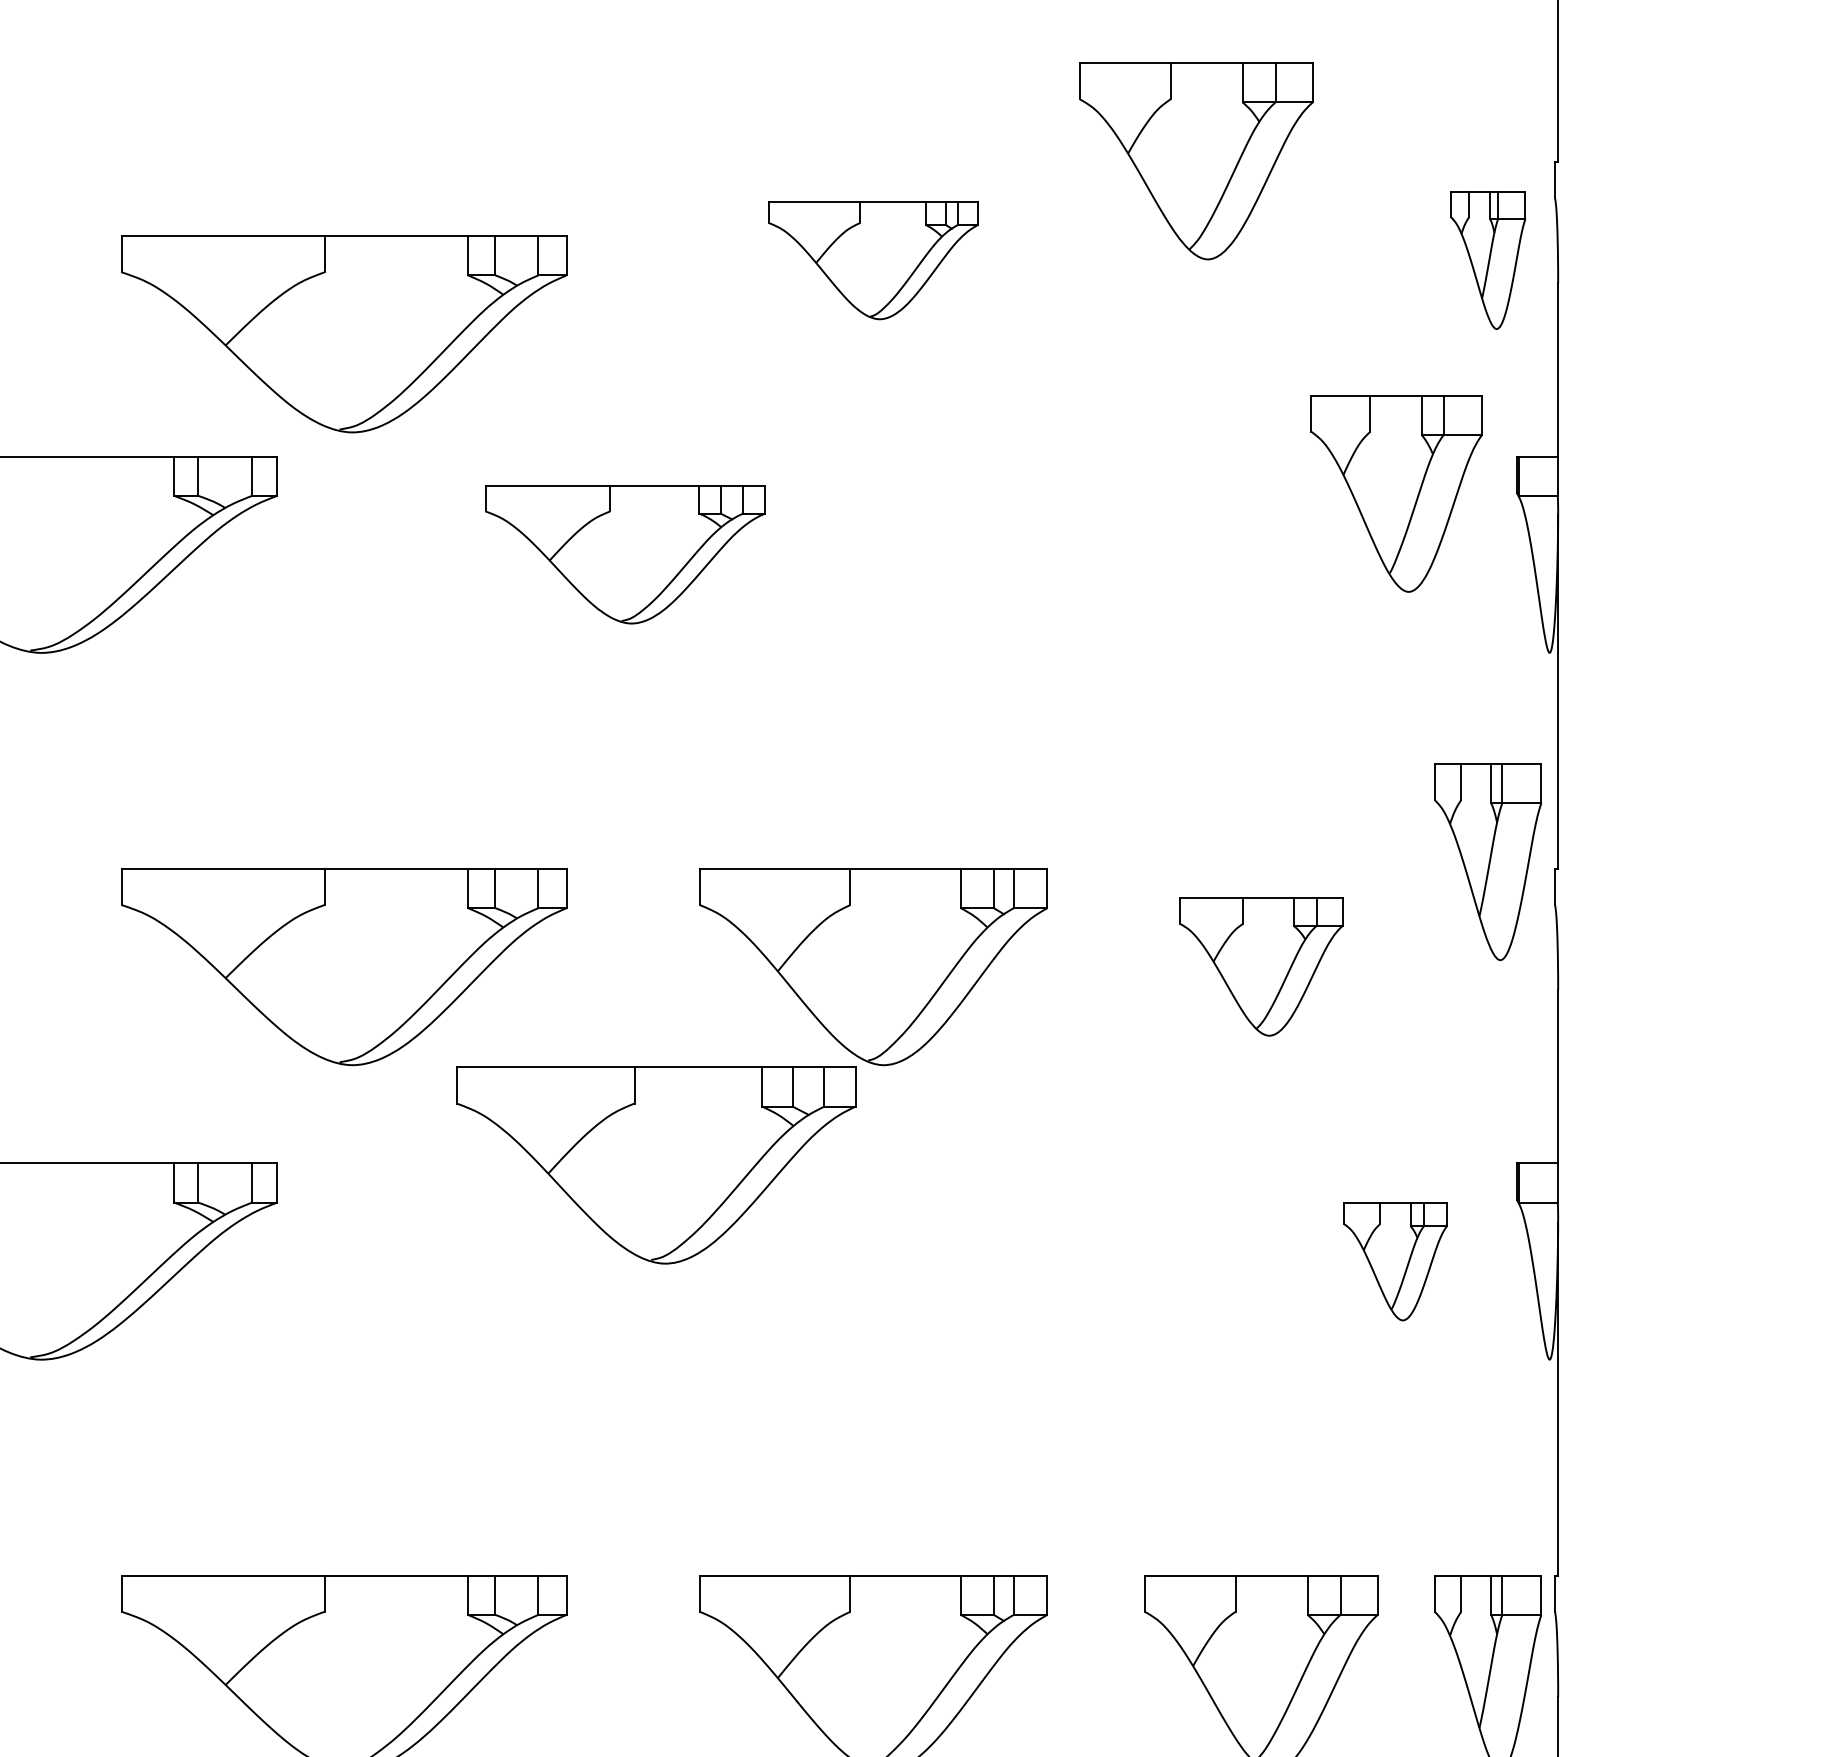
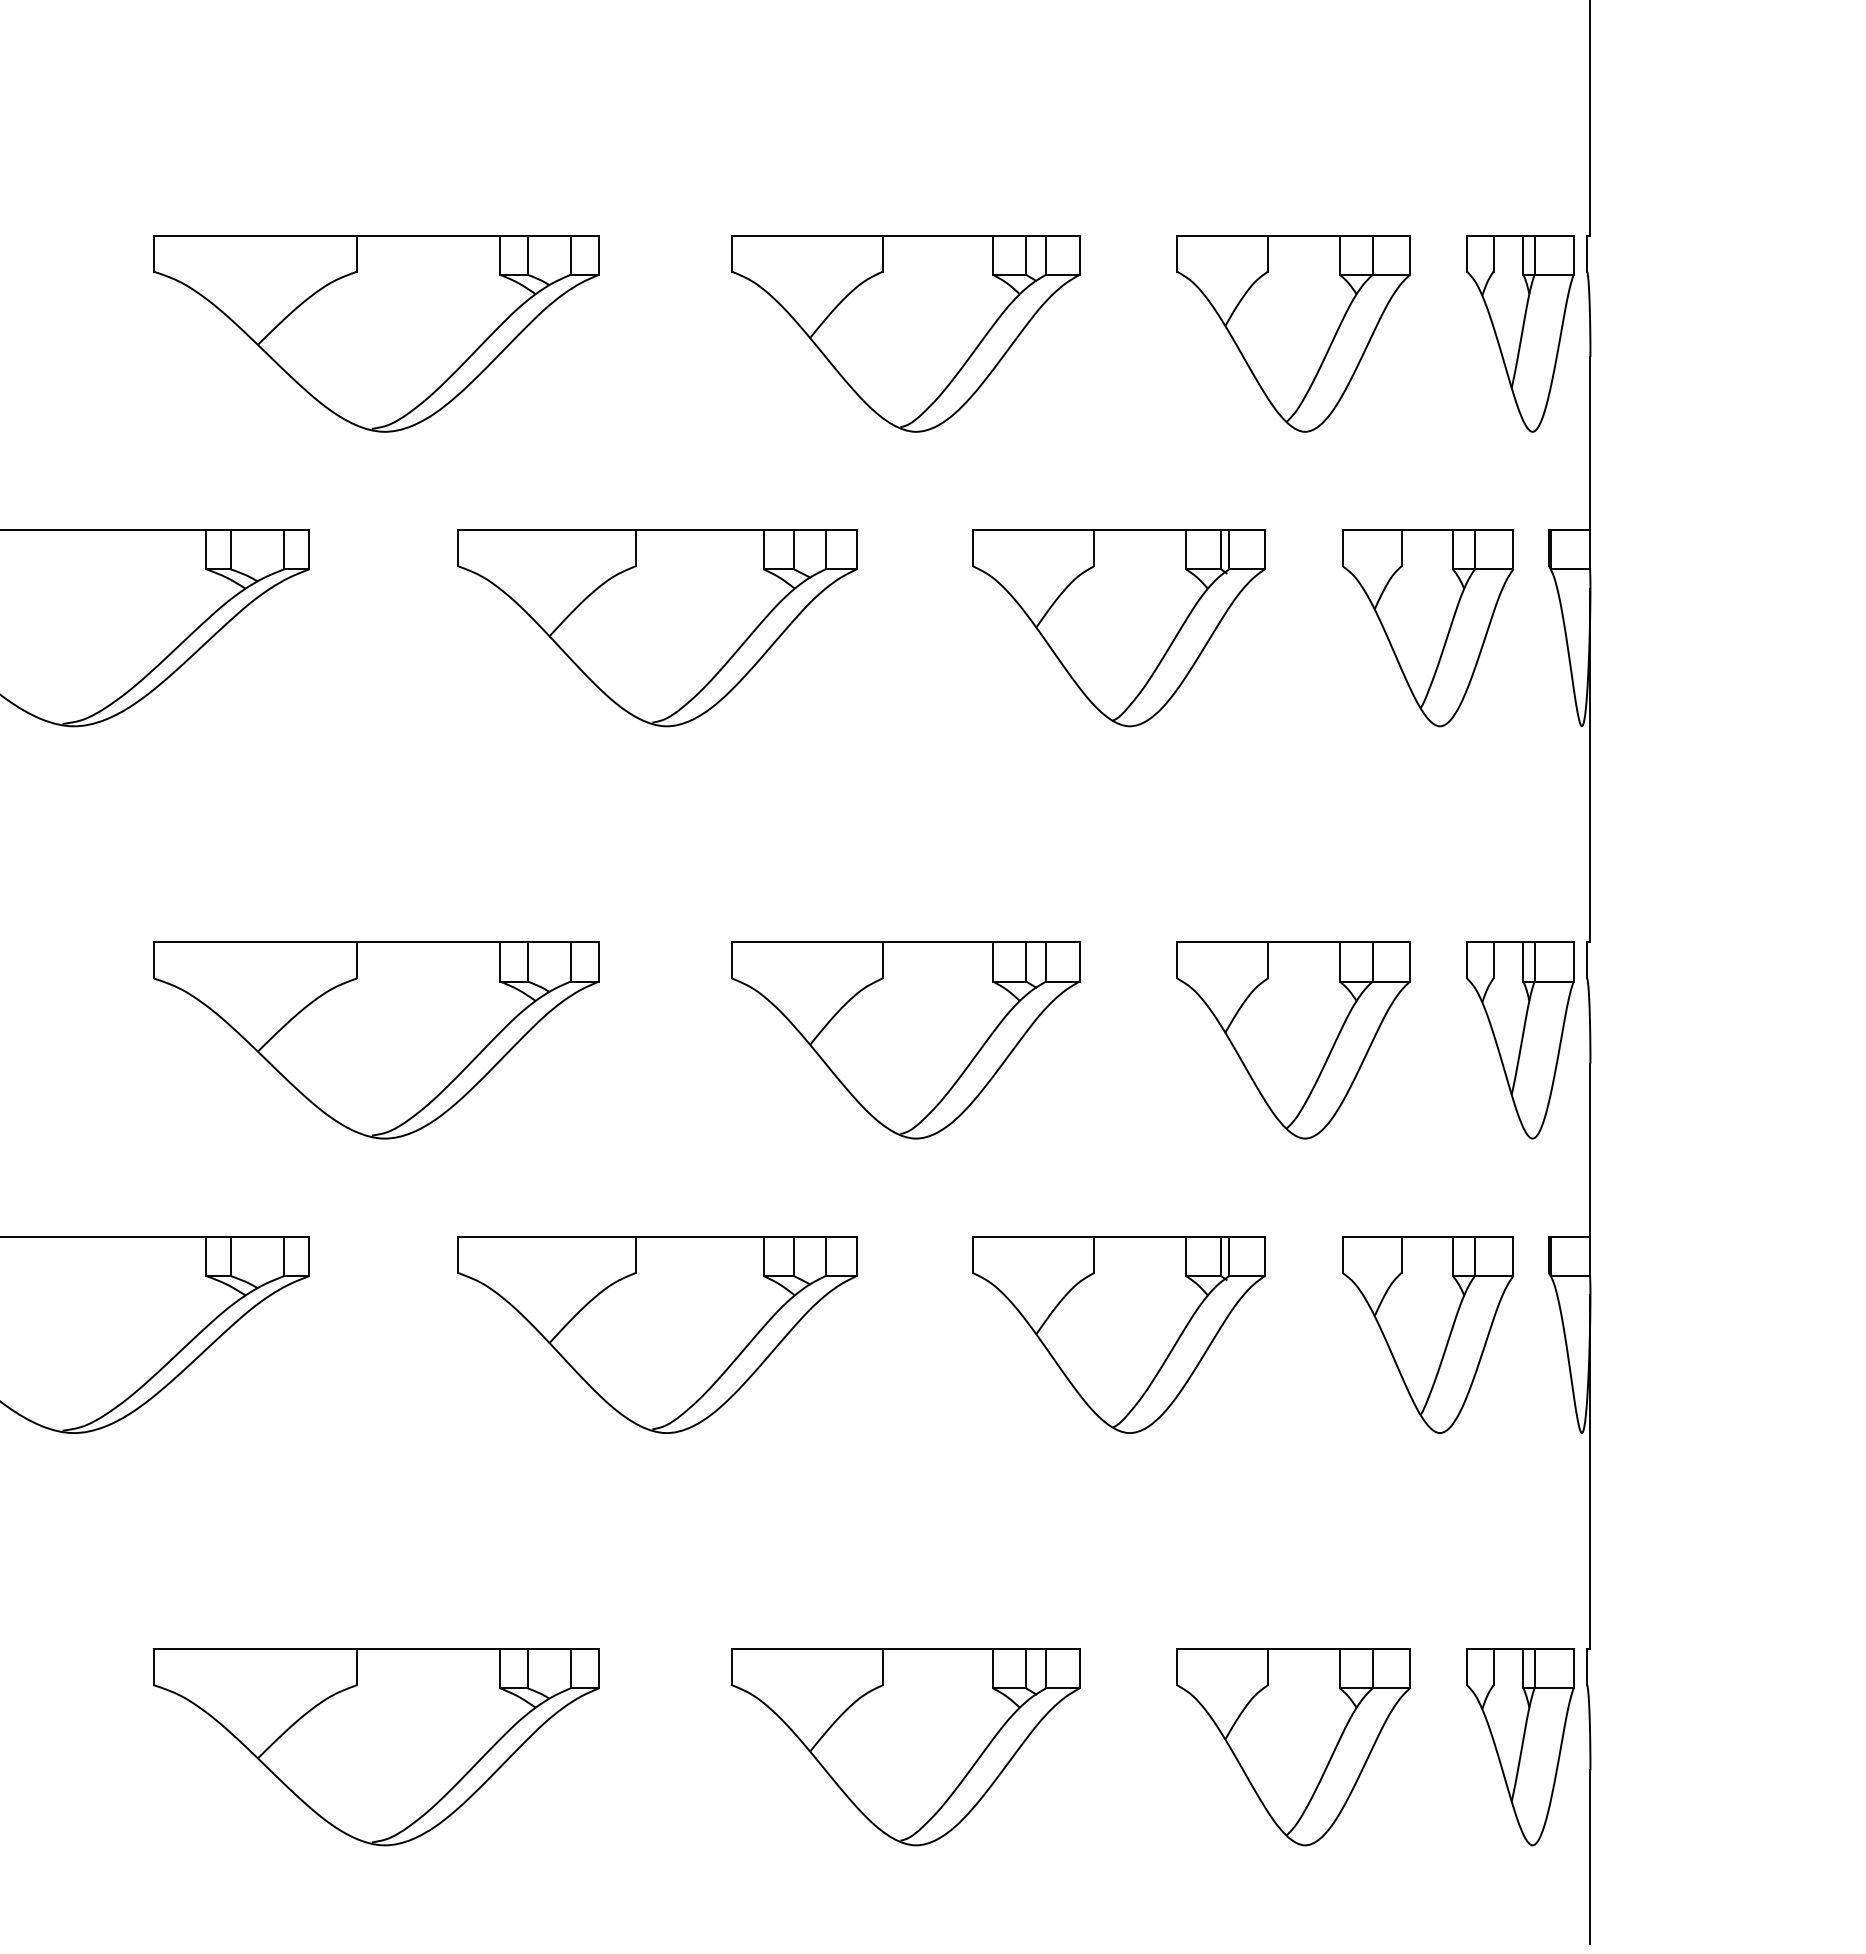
part: (1196, 161) -> (1293, 333), moved
part: (873, 260) -> (905, 333), size x1.67
part: (1488, 260) -> (1520, 333), size x1.43
part: (344, 334) -> (376, 333), moved
part: (1396, 494) -> (1427, 628), moved
part: (625, 555) -> (657, 628), size x1.43
part: (1086, 555) -> (1118, 628), added
part: (1488, 862) -> (1520, 1040), moved
part: (1261, 967) -> (1293, 1040), size x1.43
part: (656, 1165) -> (657, 1334), moved
part: (1086, 1261) -> (1118, 1334), added
part: (1395, 1261) -> (1427, 1334), size x1.67

